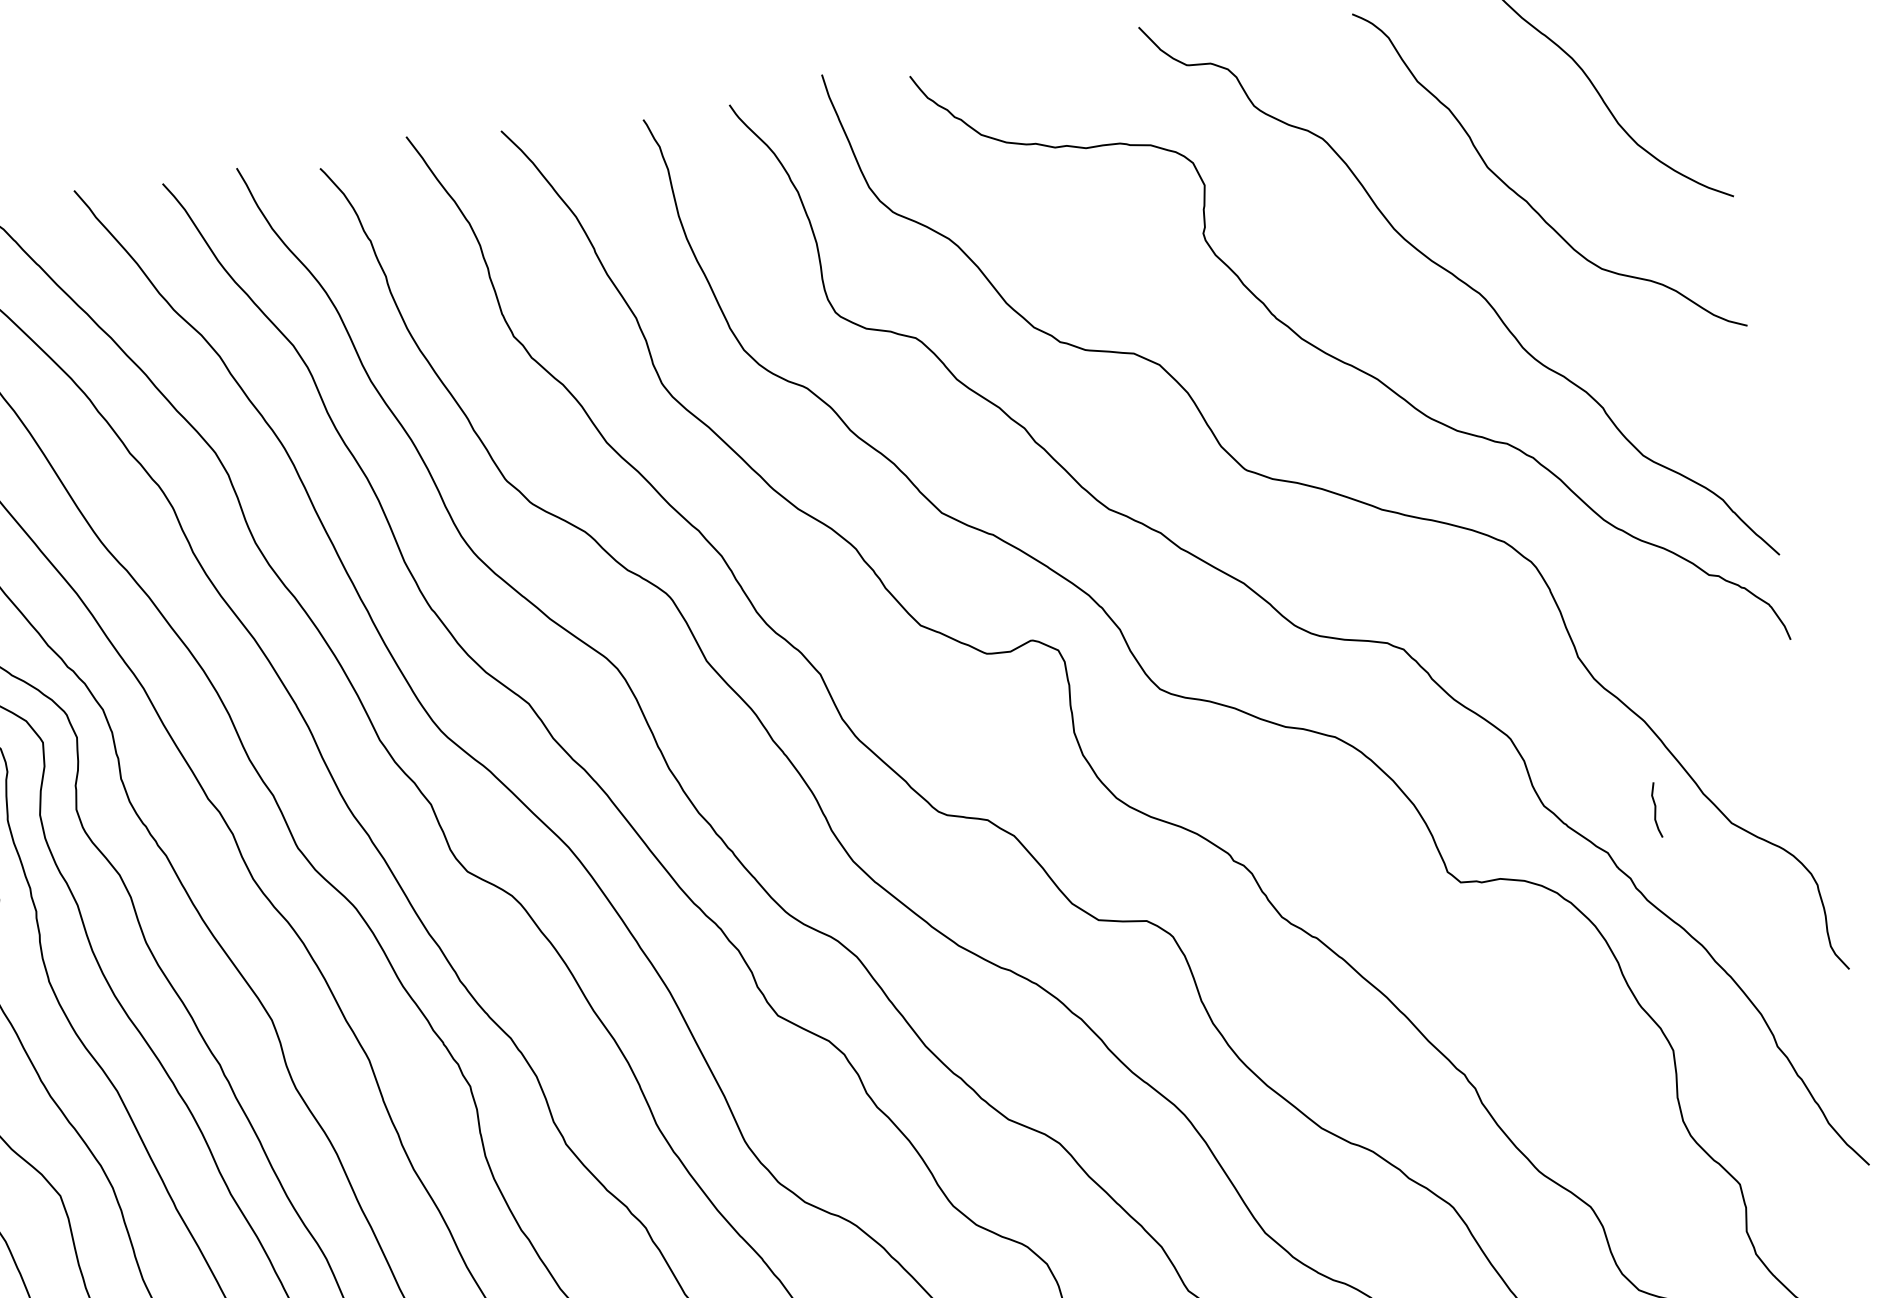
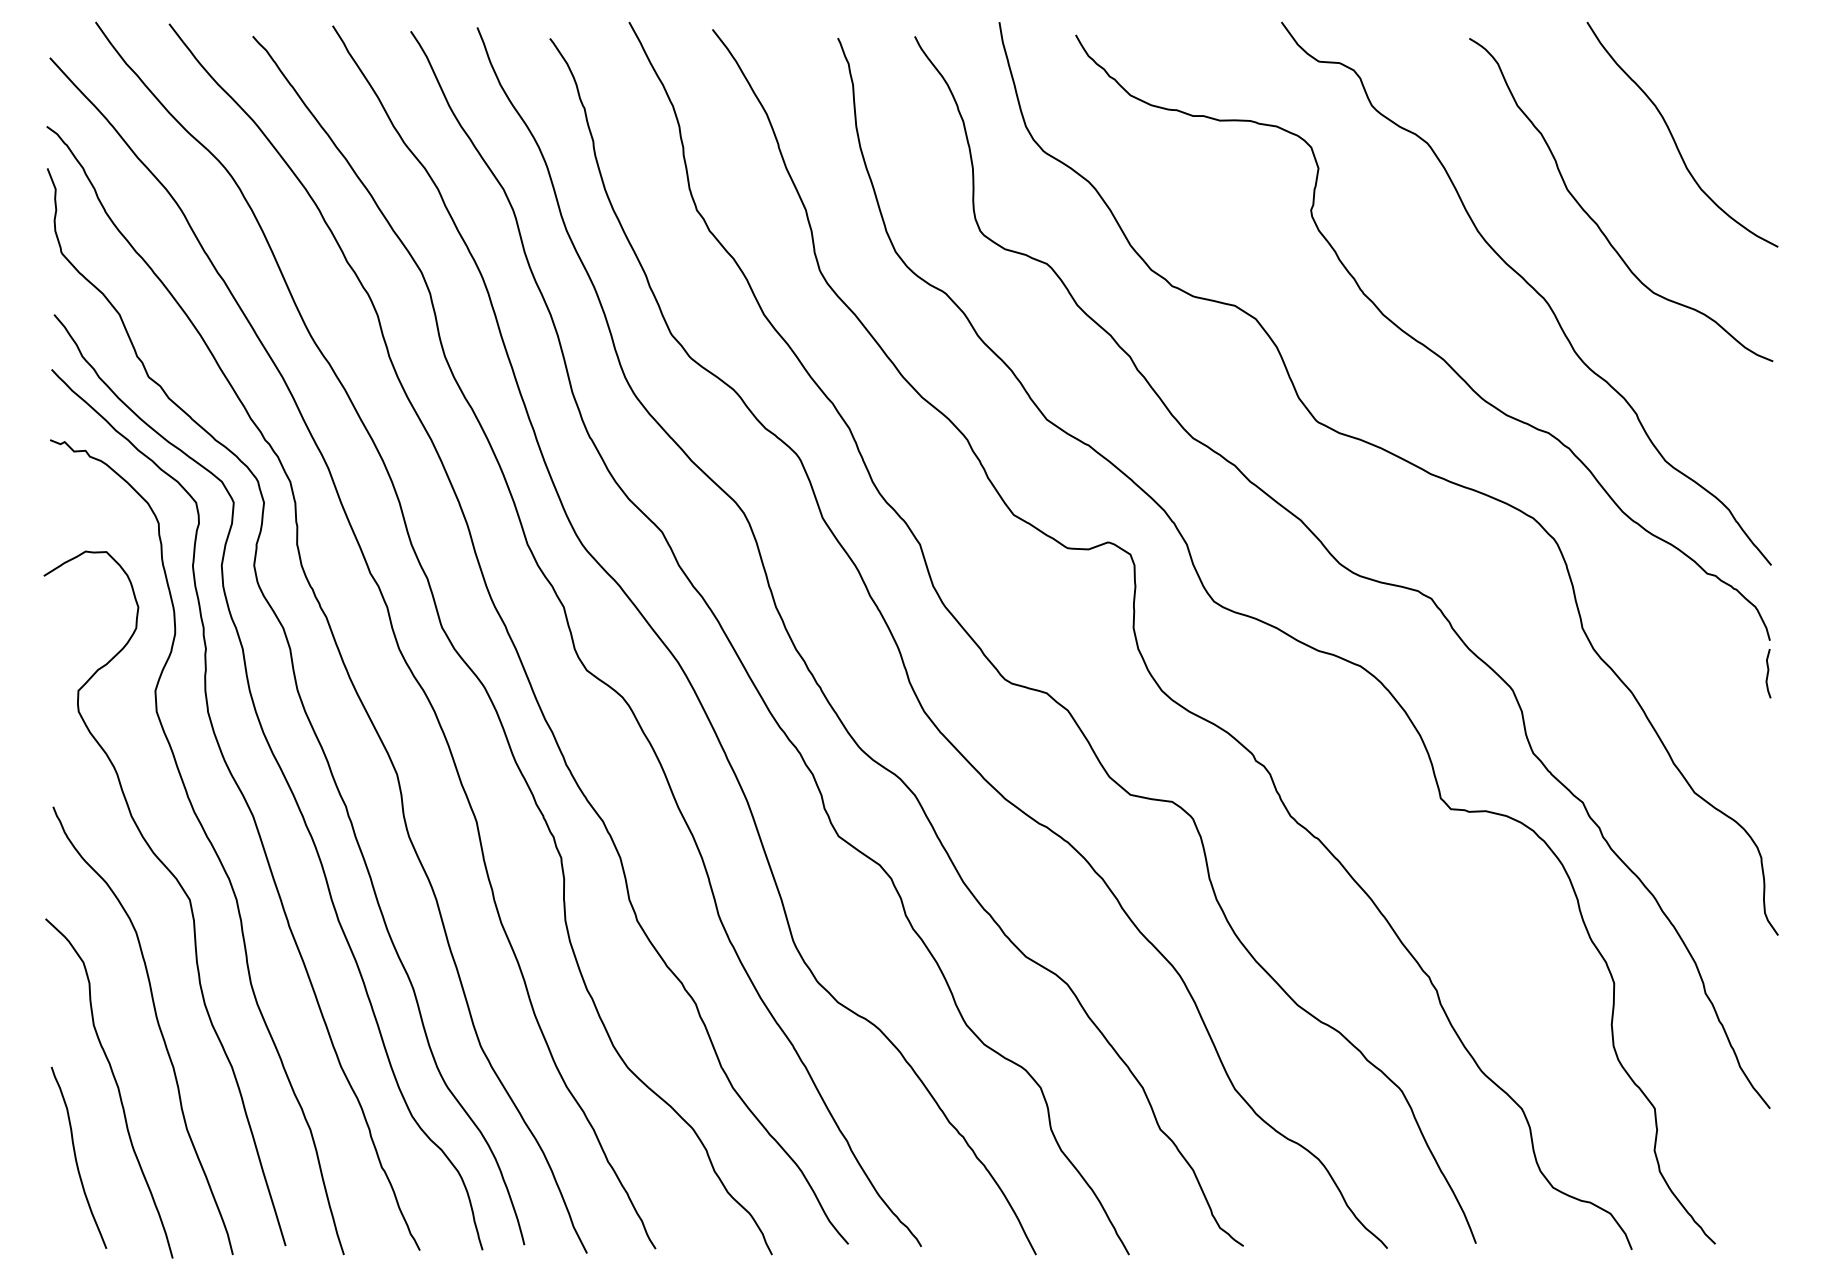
curve: (1656, 810) -> (1768, 673), moved

